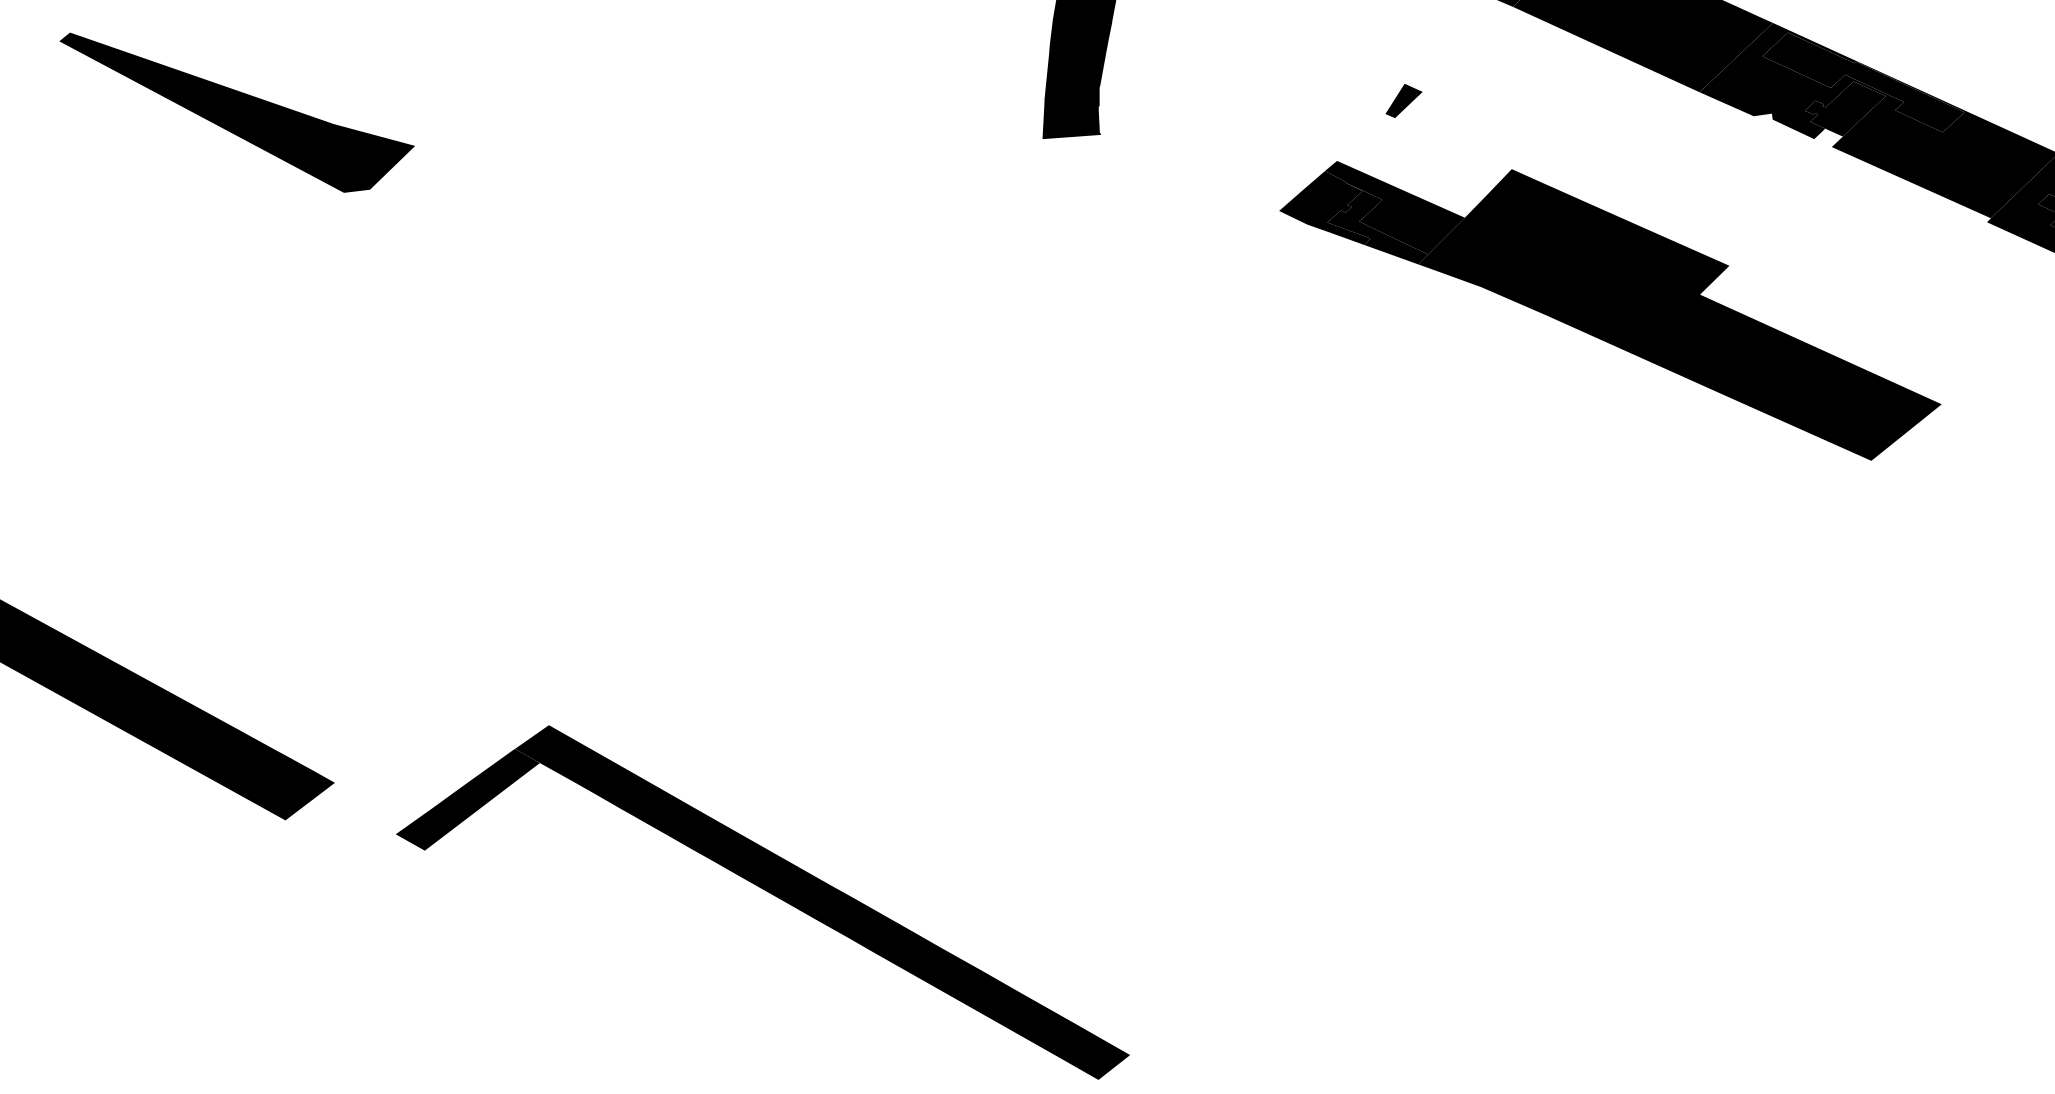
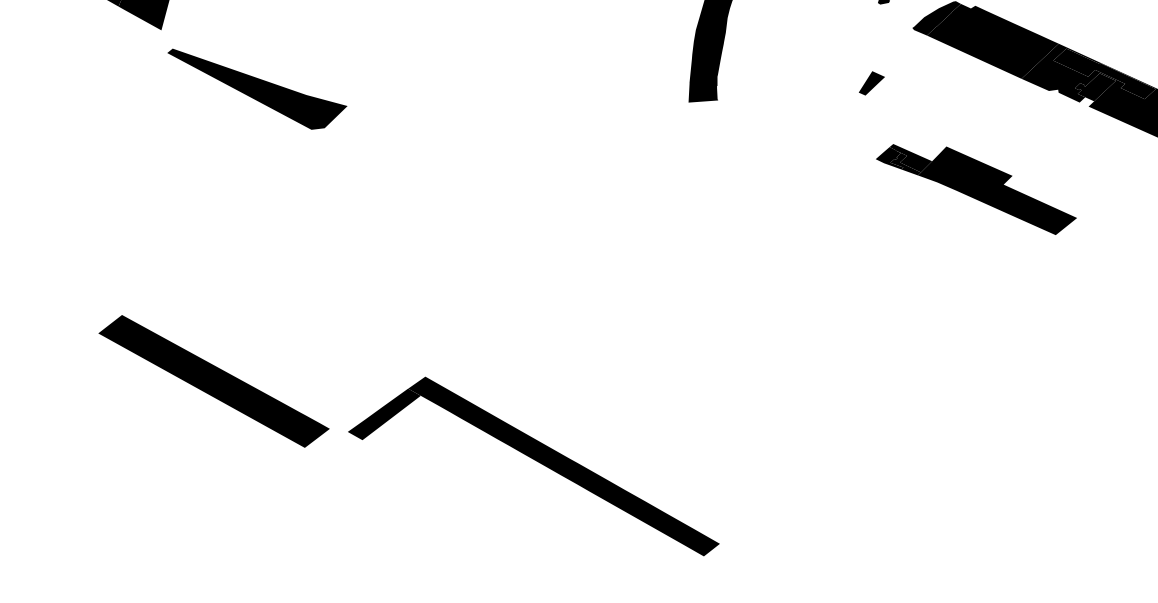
part: (1403, 99) -> (871, 82), size x1.4
part: (237, 111) -> (257, 88), moved
part: (1610, 310) -> (976, 189), size x0.6
part: (762, 902) -> (533, 466), moved

